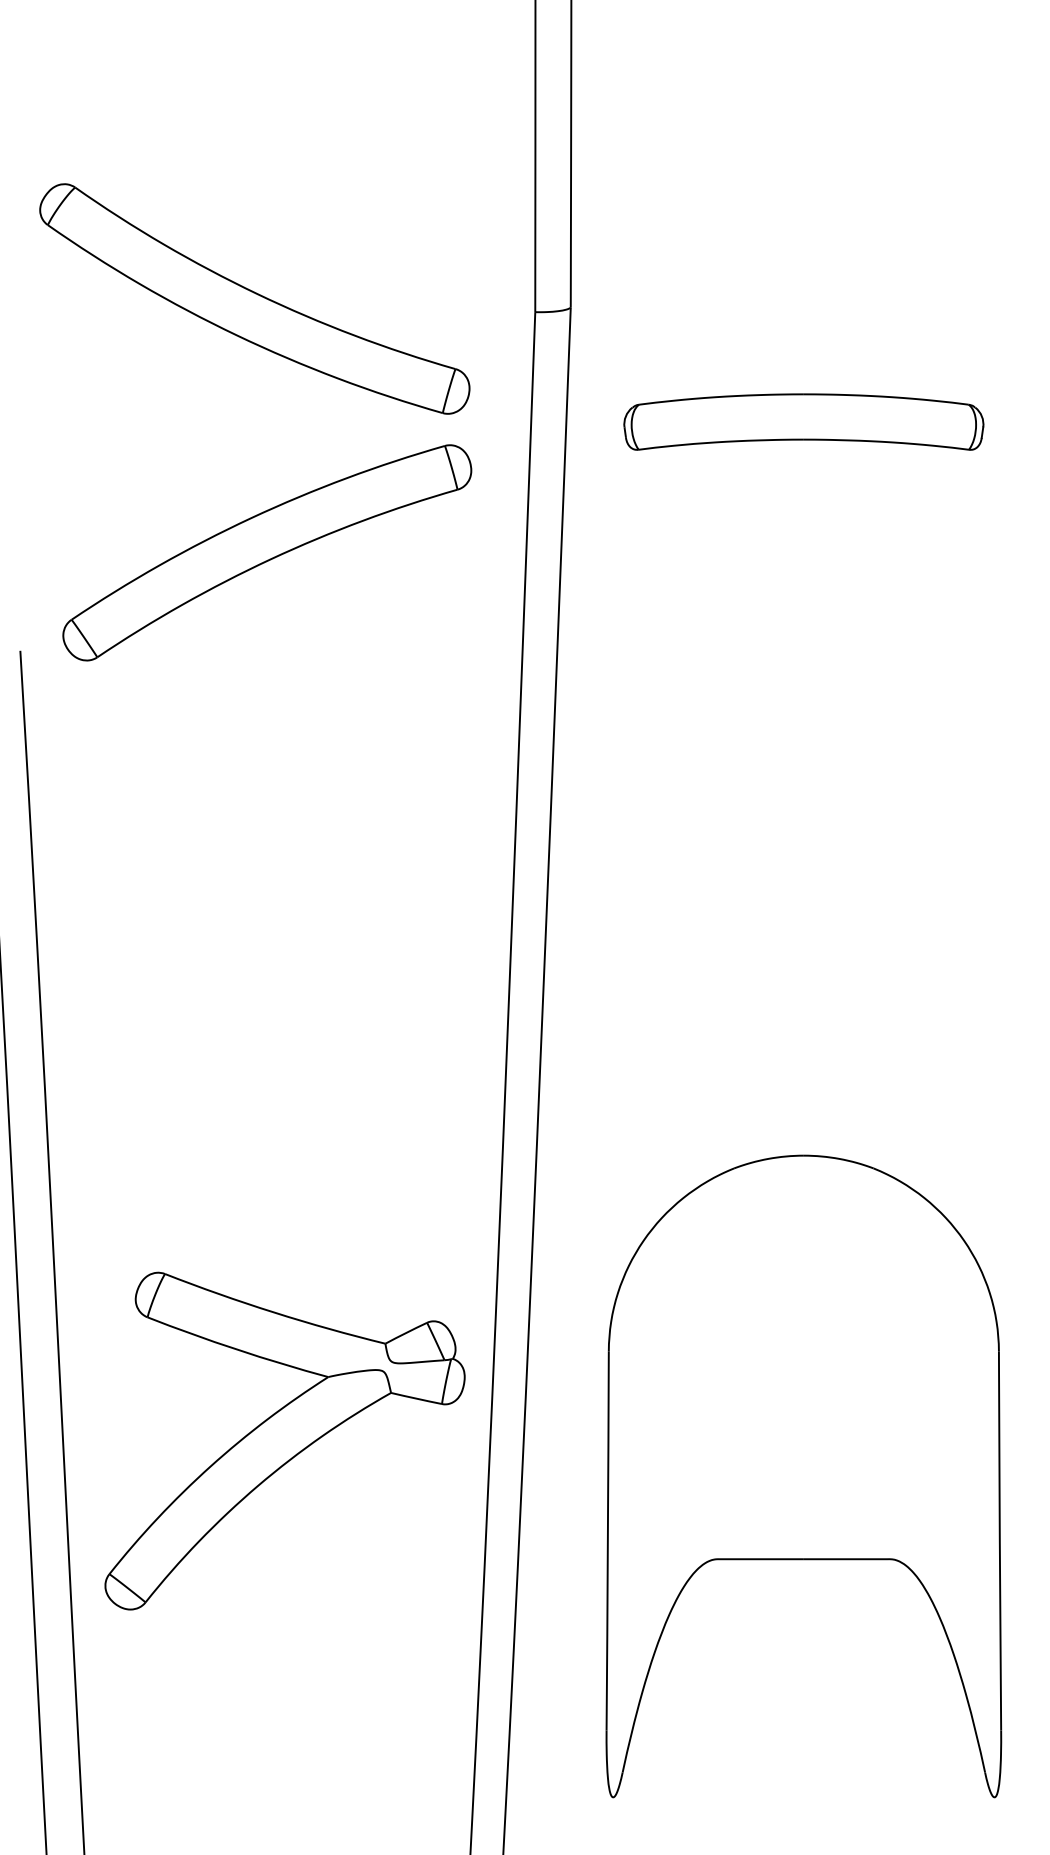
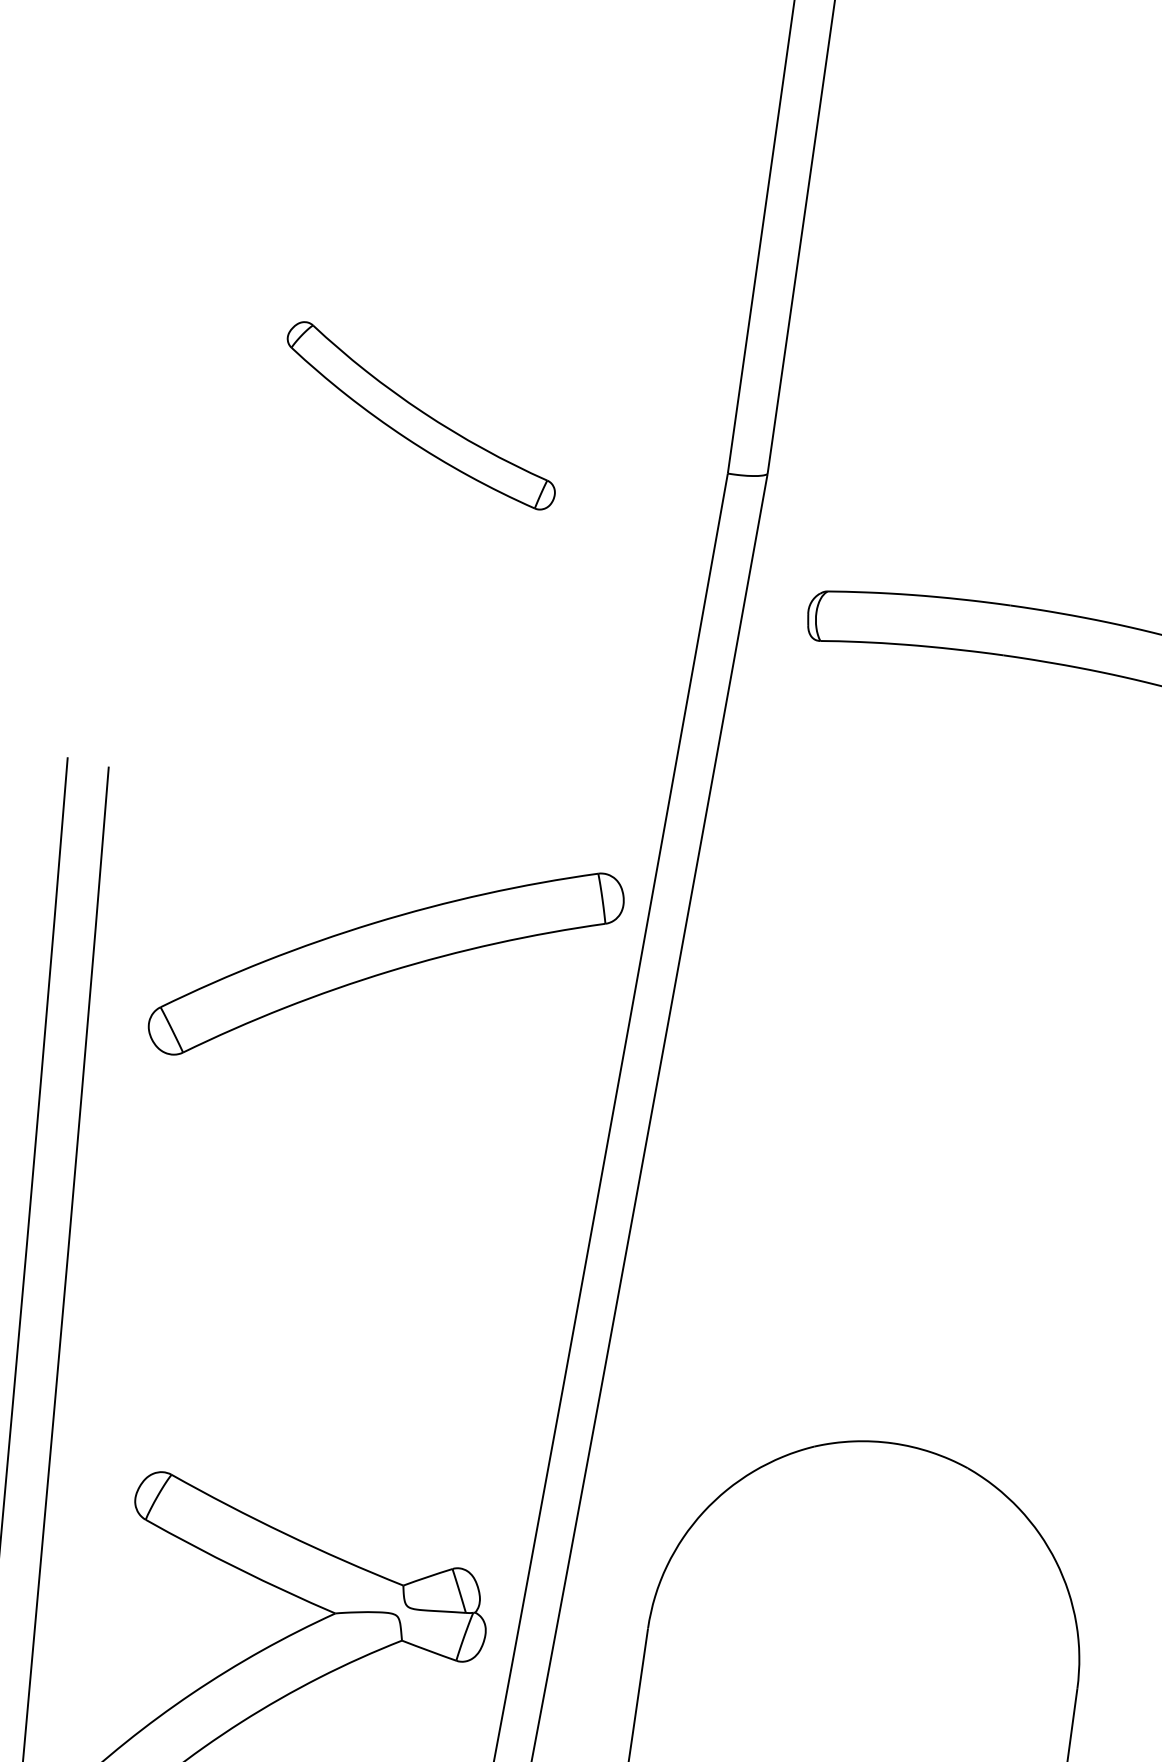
part: (254, 298) -> (420, 415), size x0.6
part: (267, 552) -> (386, 963), moved

